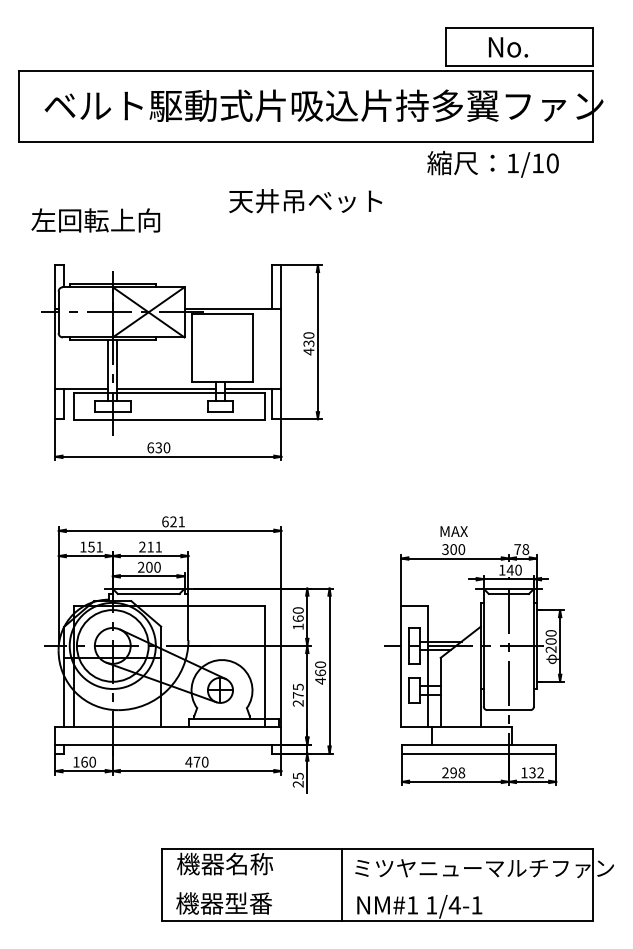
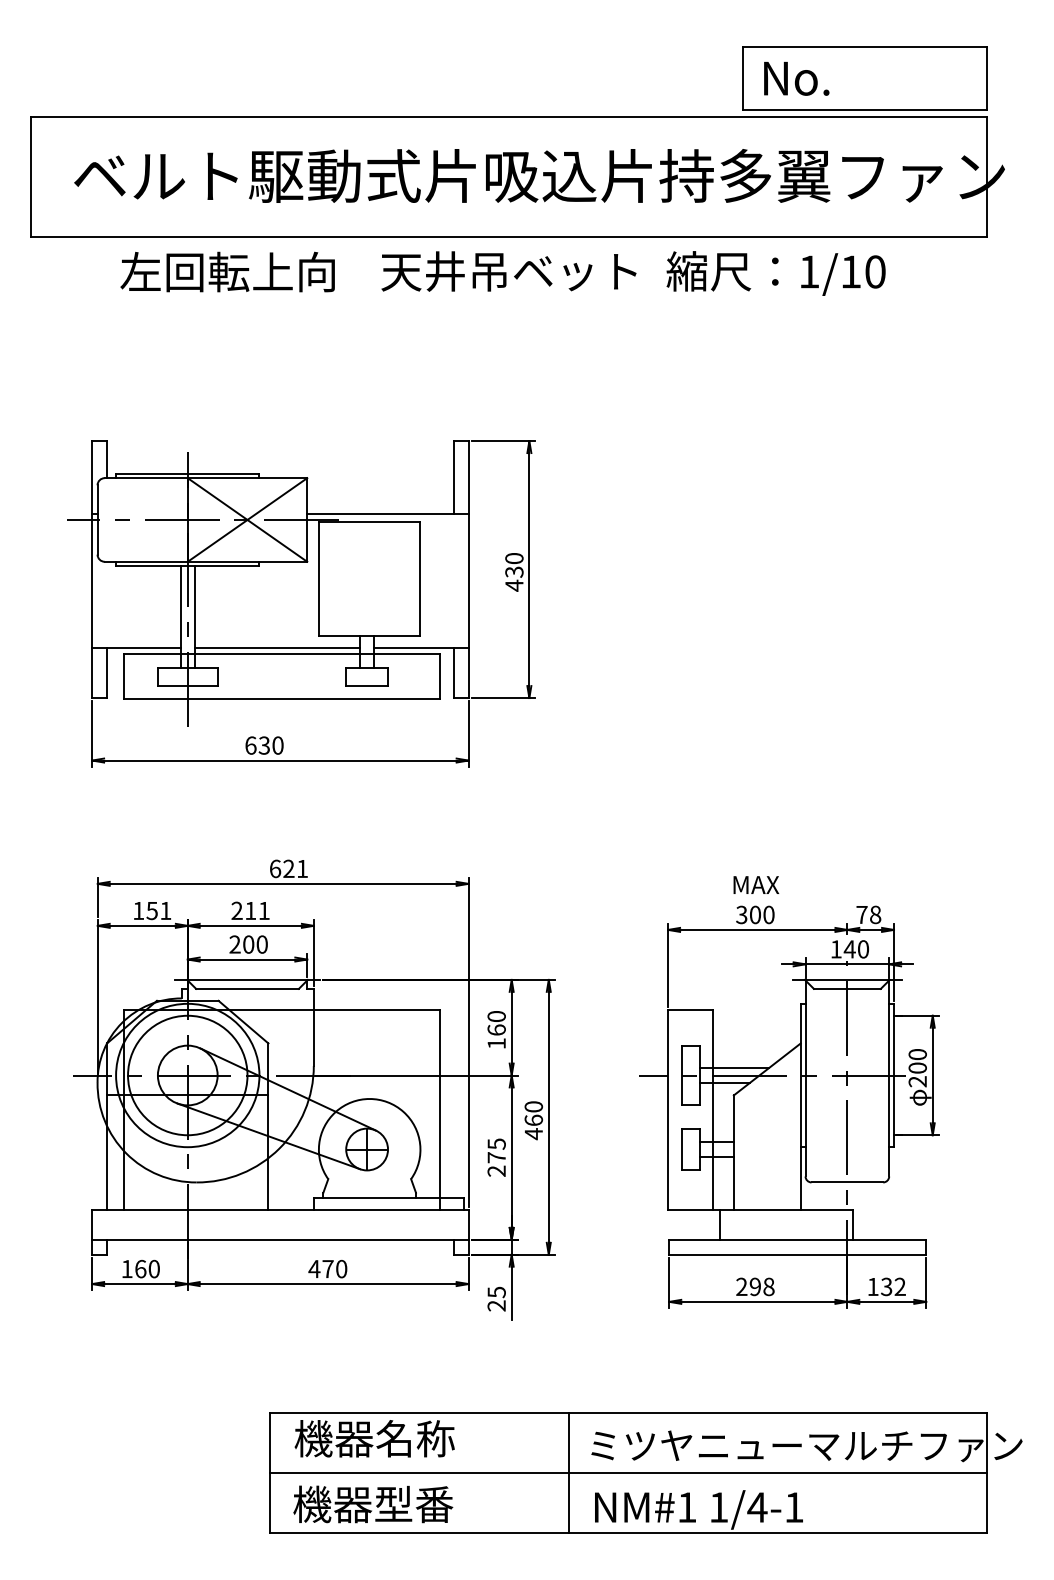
text: (508, 47) -> (796, 78), moved
text: (492, 163) -> (775, 272), moved
text: (305, 201) -> (508, 272), moved
text: (95, 220) -> (227, 272), moved
line: (377, 884) -> (628, 1472), added

